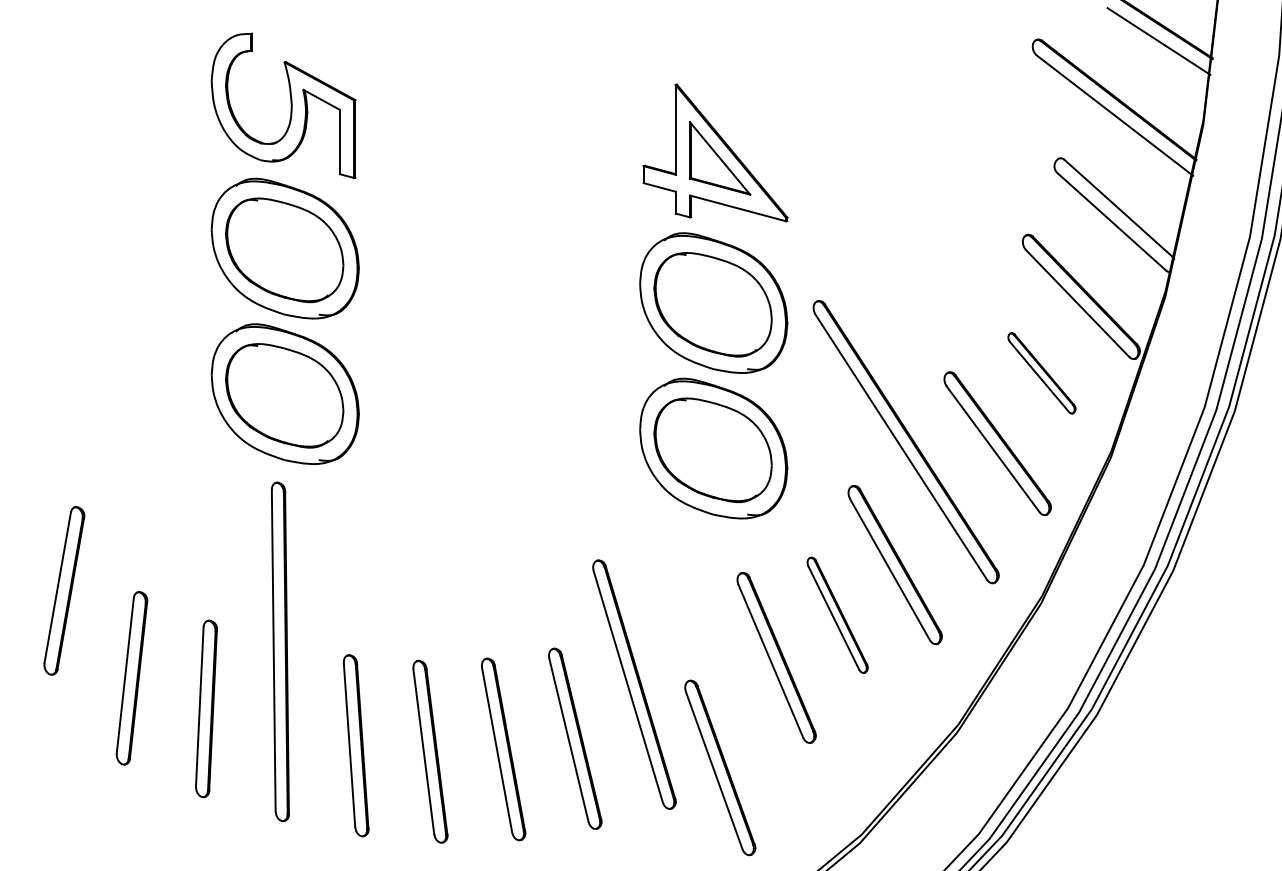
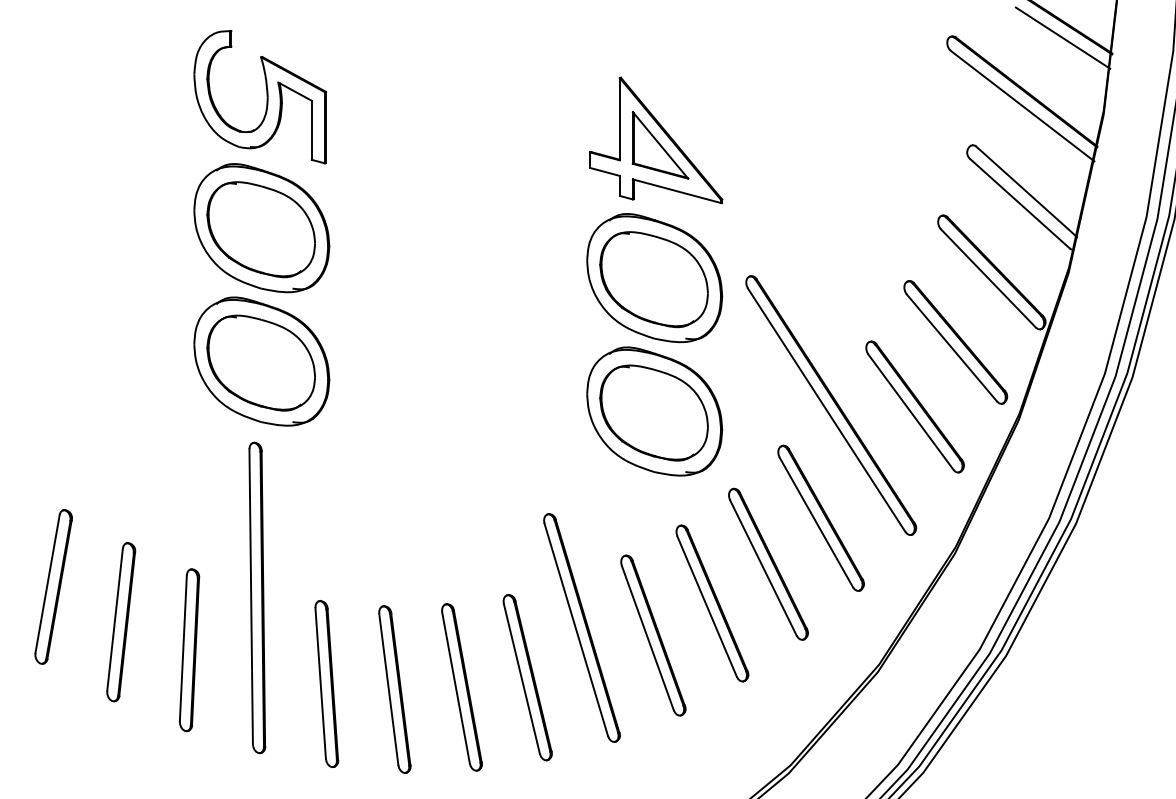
part: (1041, 373) -> (955, 342), size x1.67
part: (64, 590) -> (53, 586), moved
part: (837, 615) -> (768, 564), size x1.43
part: (720, 767) -> (653, 635), moved

